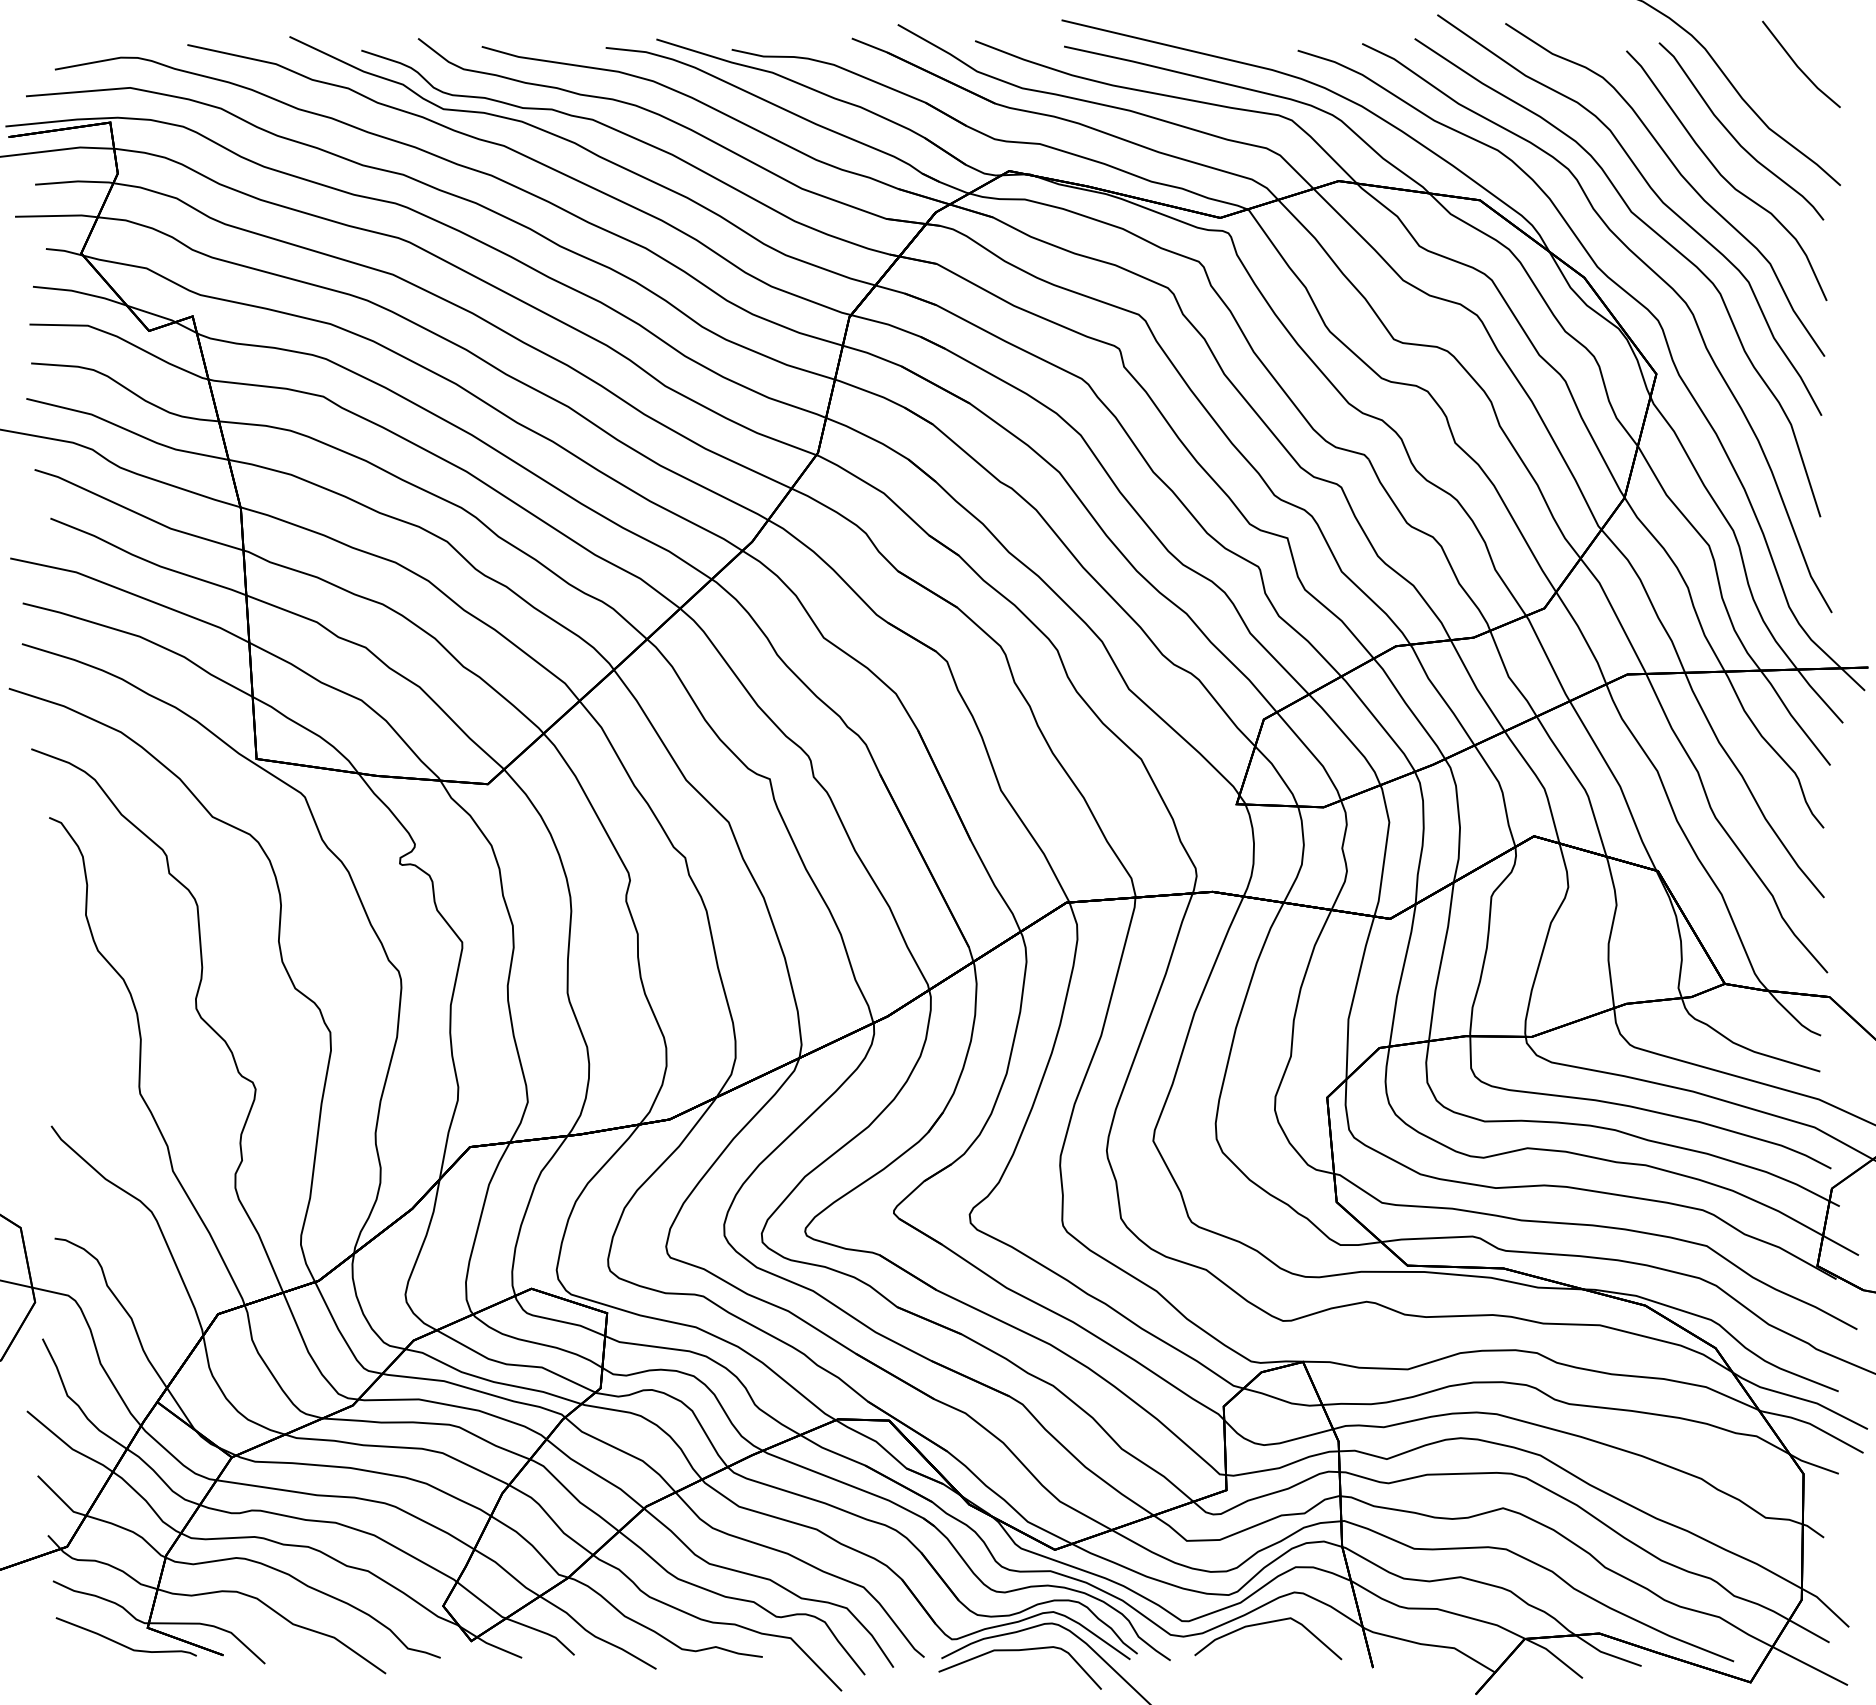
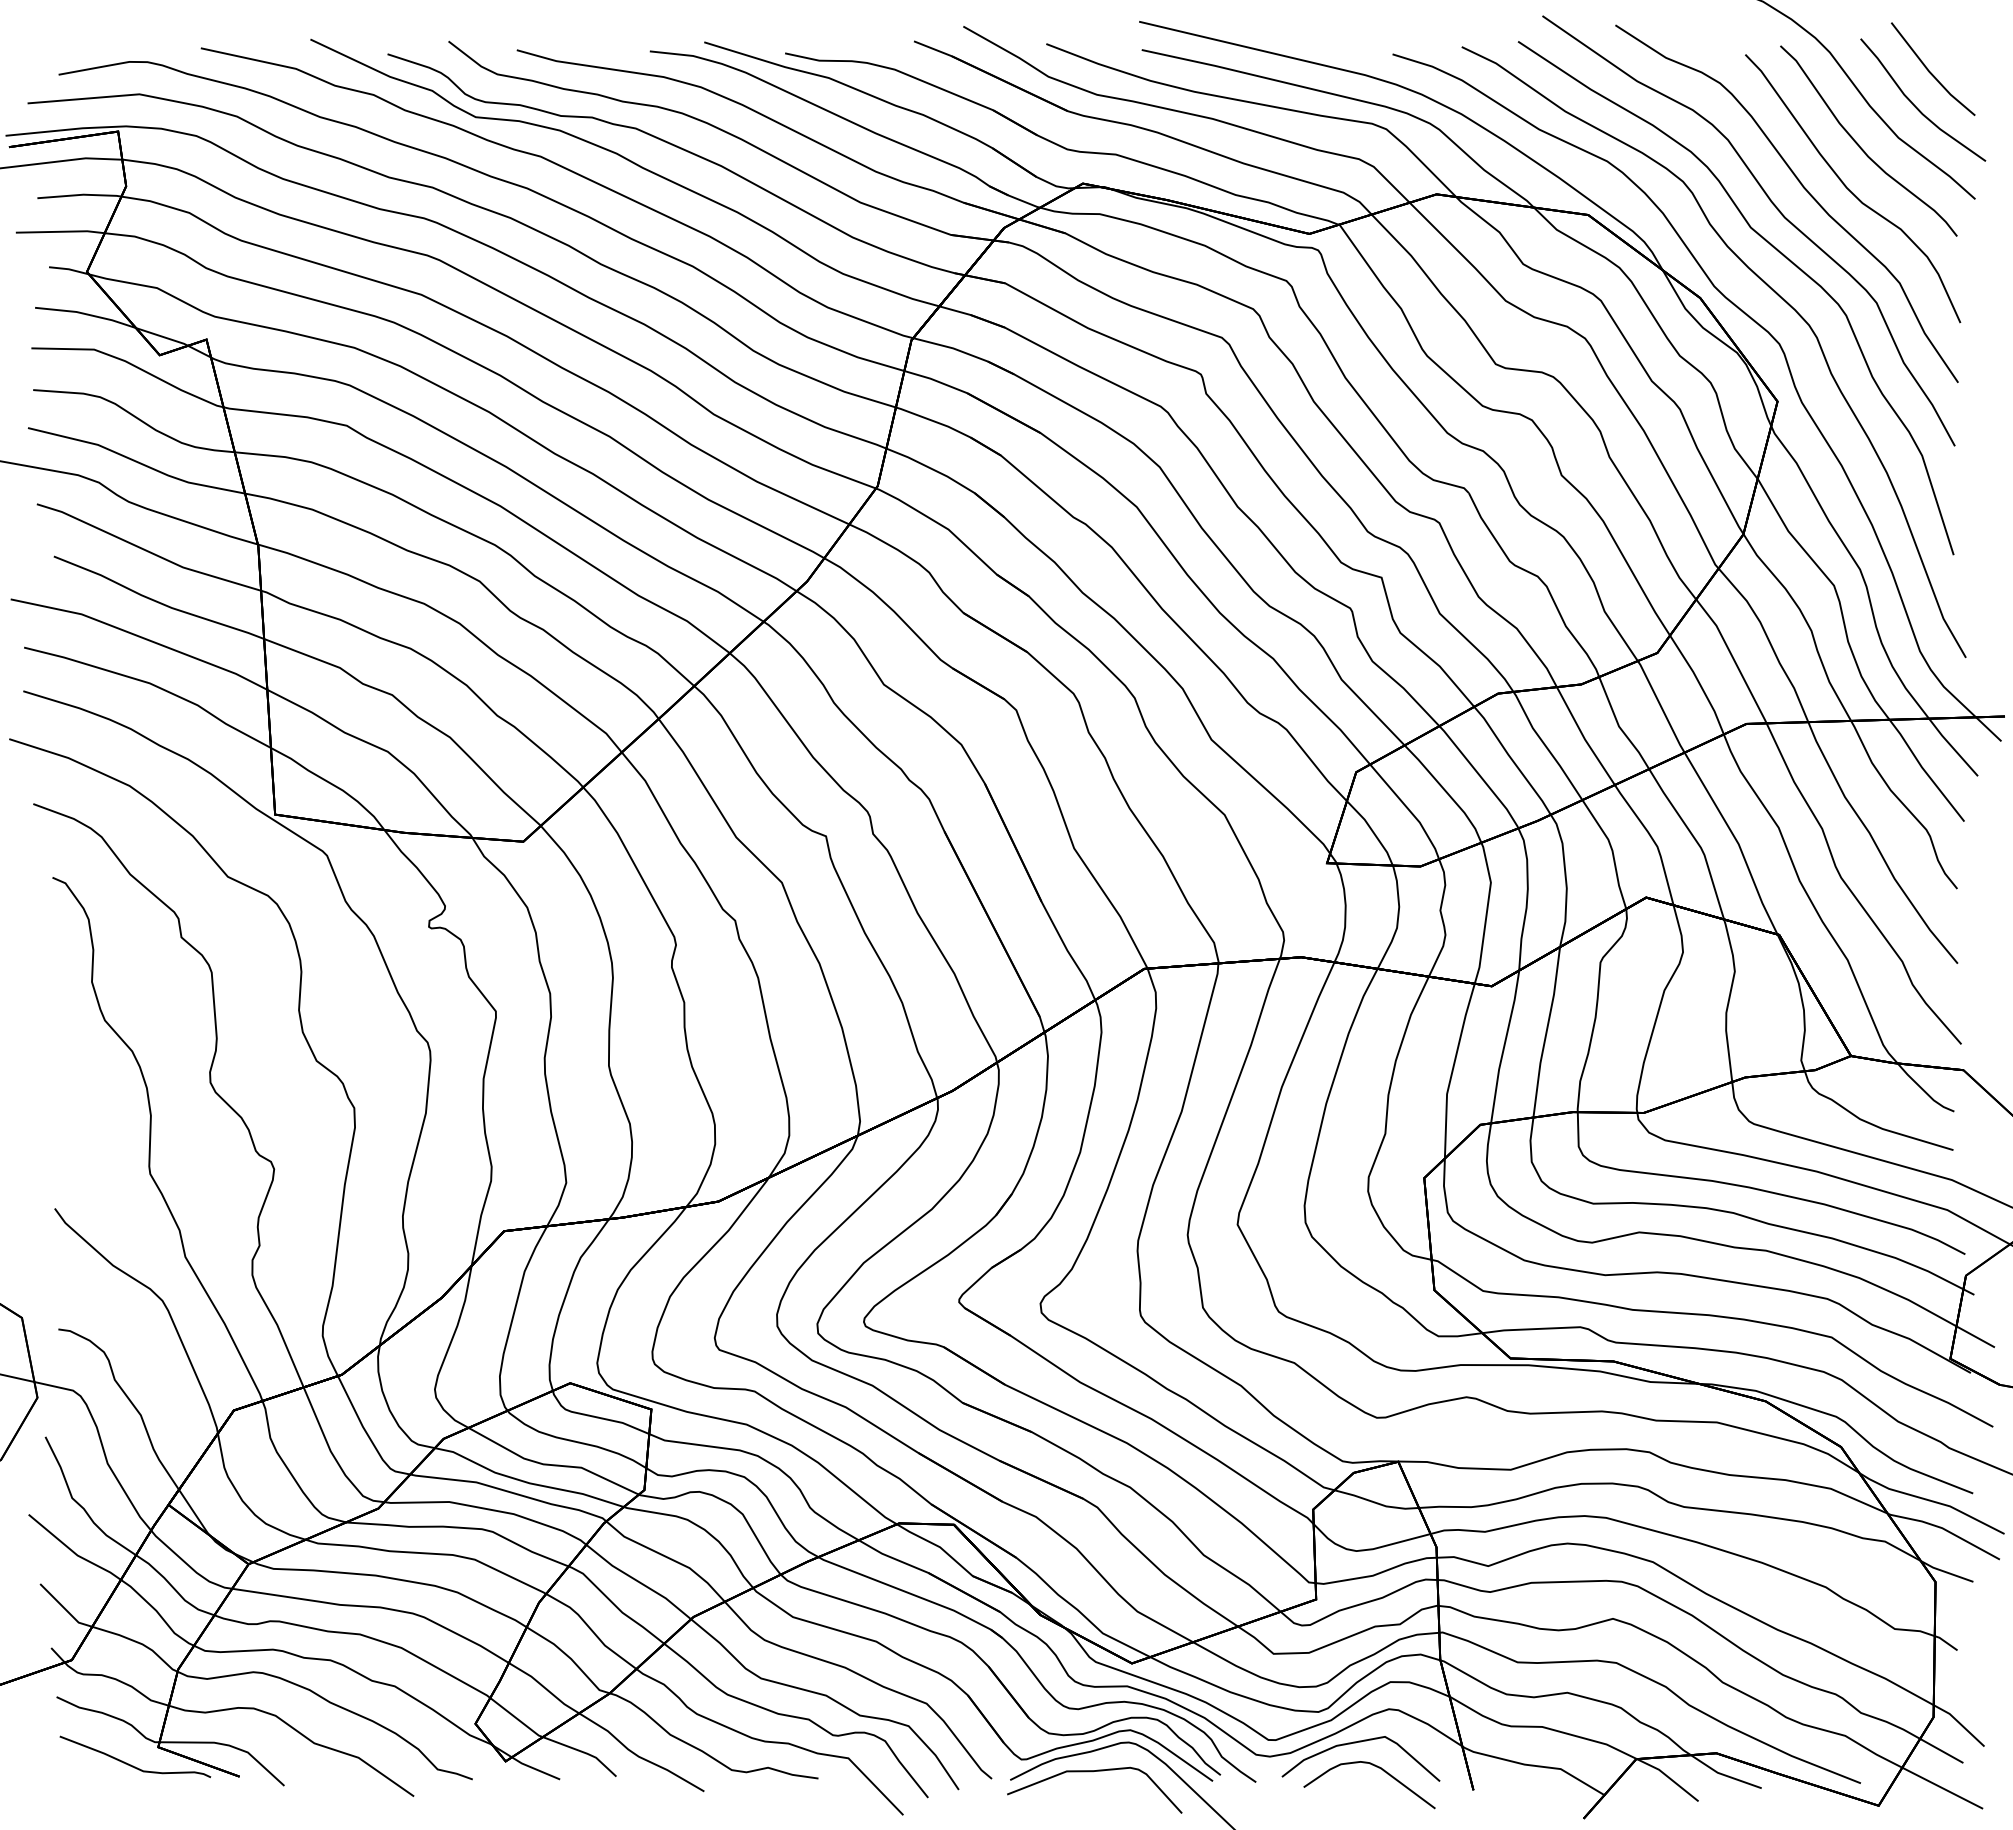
curve: (1785, 99) -> (1916, 106), added
curve: (1284, 1647) -> (1378, 1768), added

